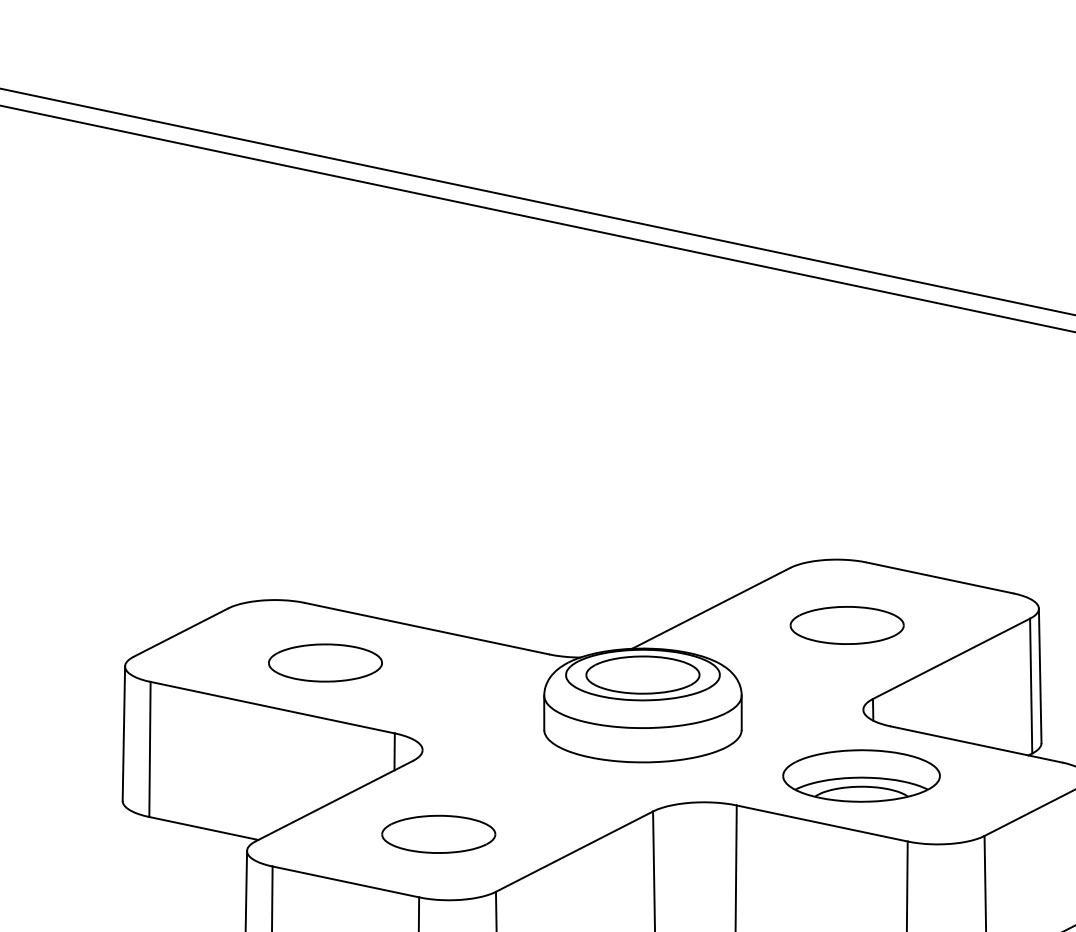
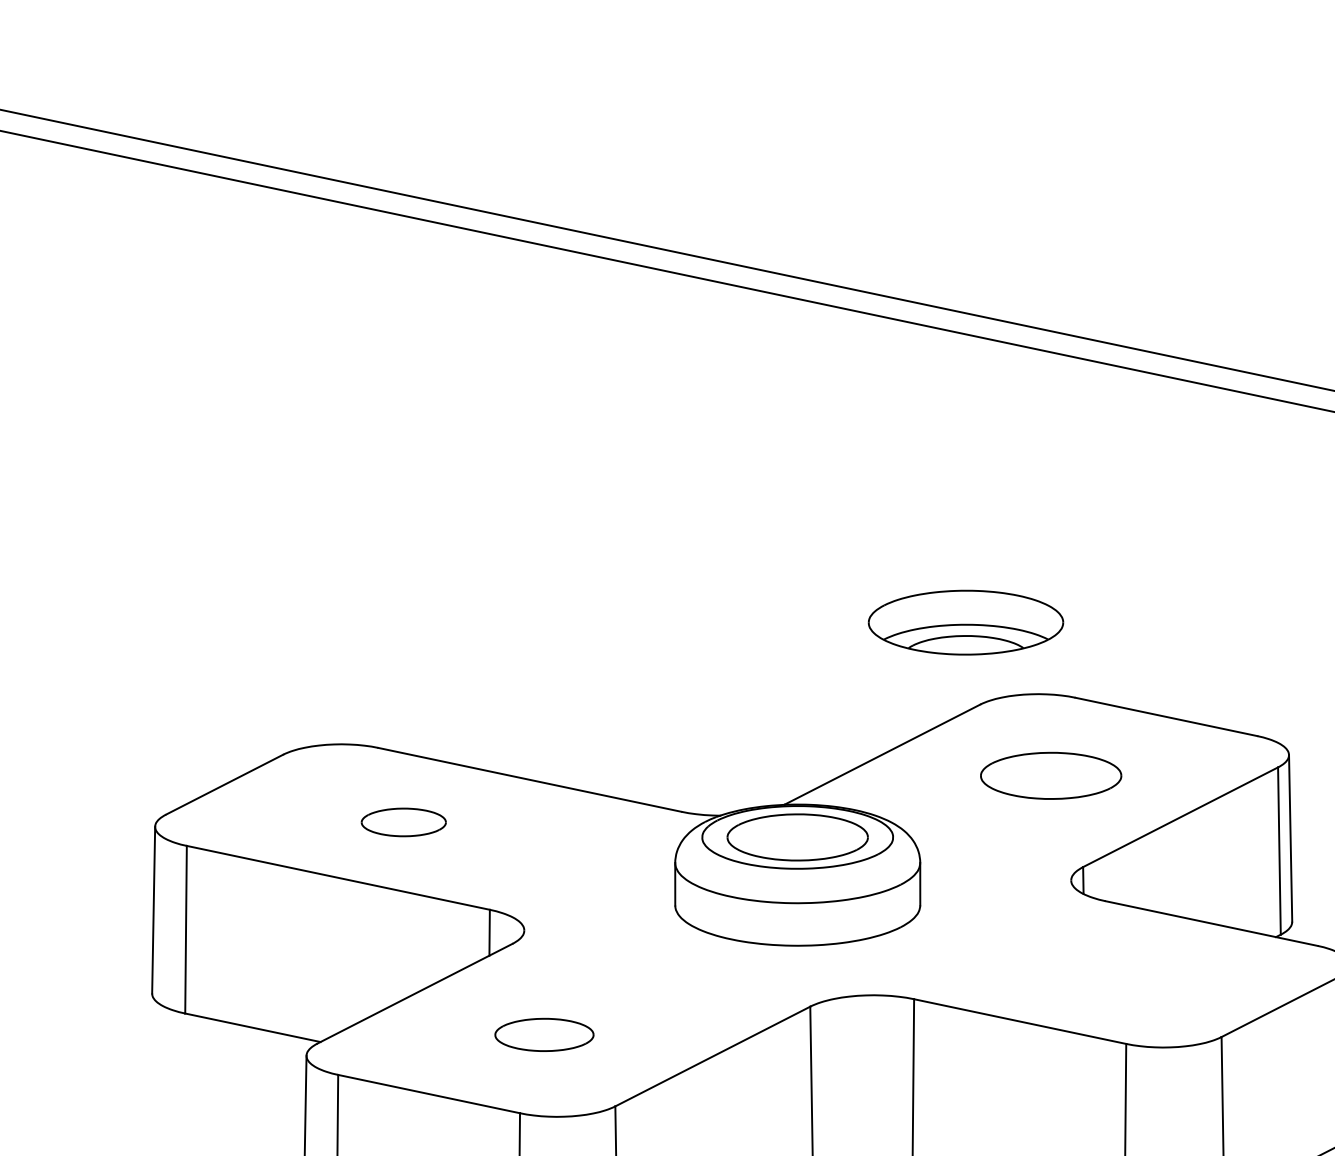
part: (325, 662) -> (403, 821), size x0.6
part: (861, 775) -> (965, 622), moved
part: (438, 833) -> (544, 1033), size x0.7

